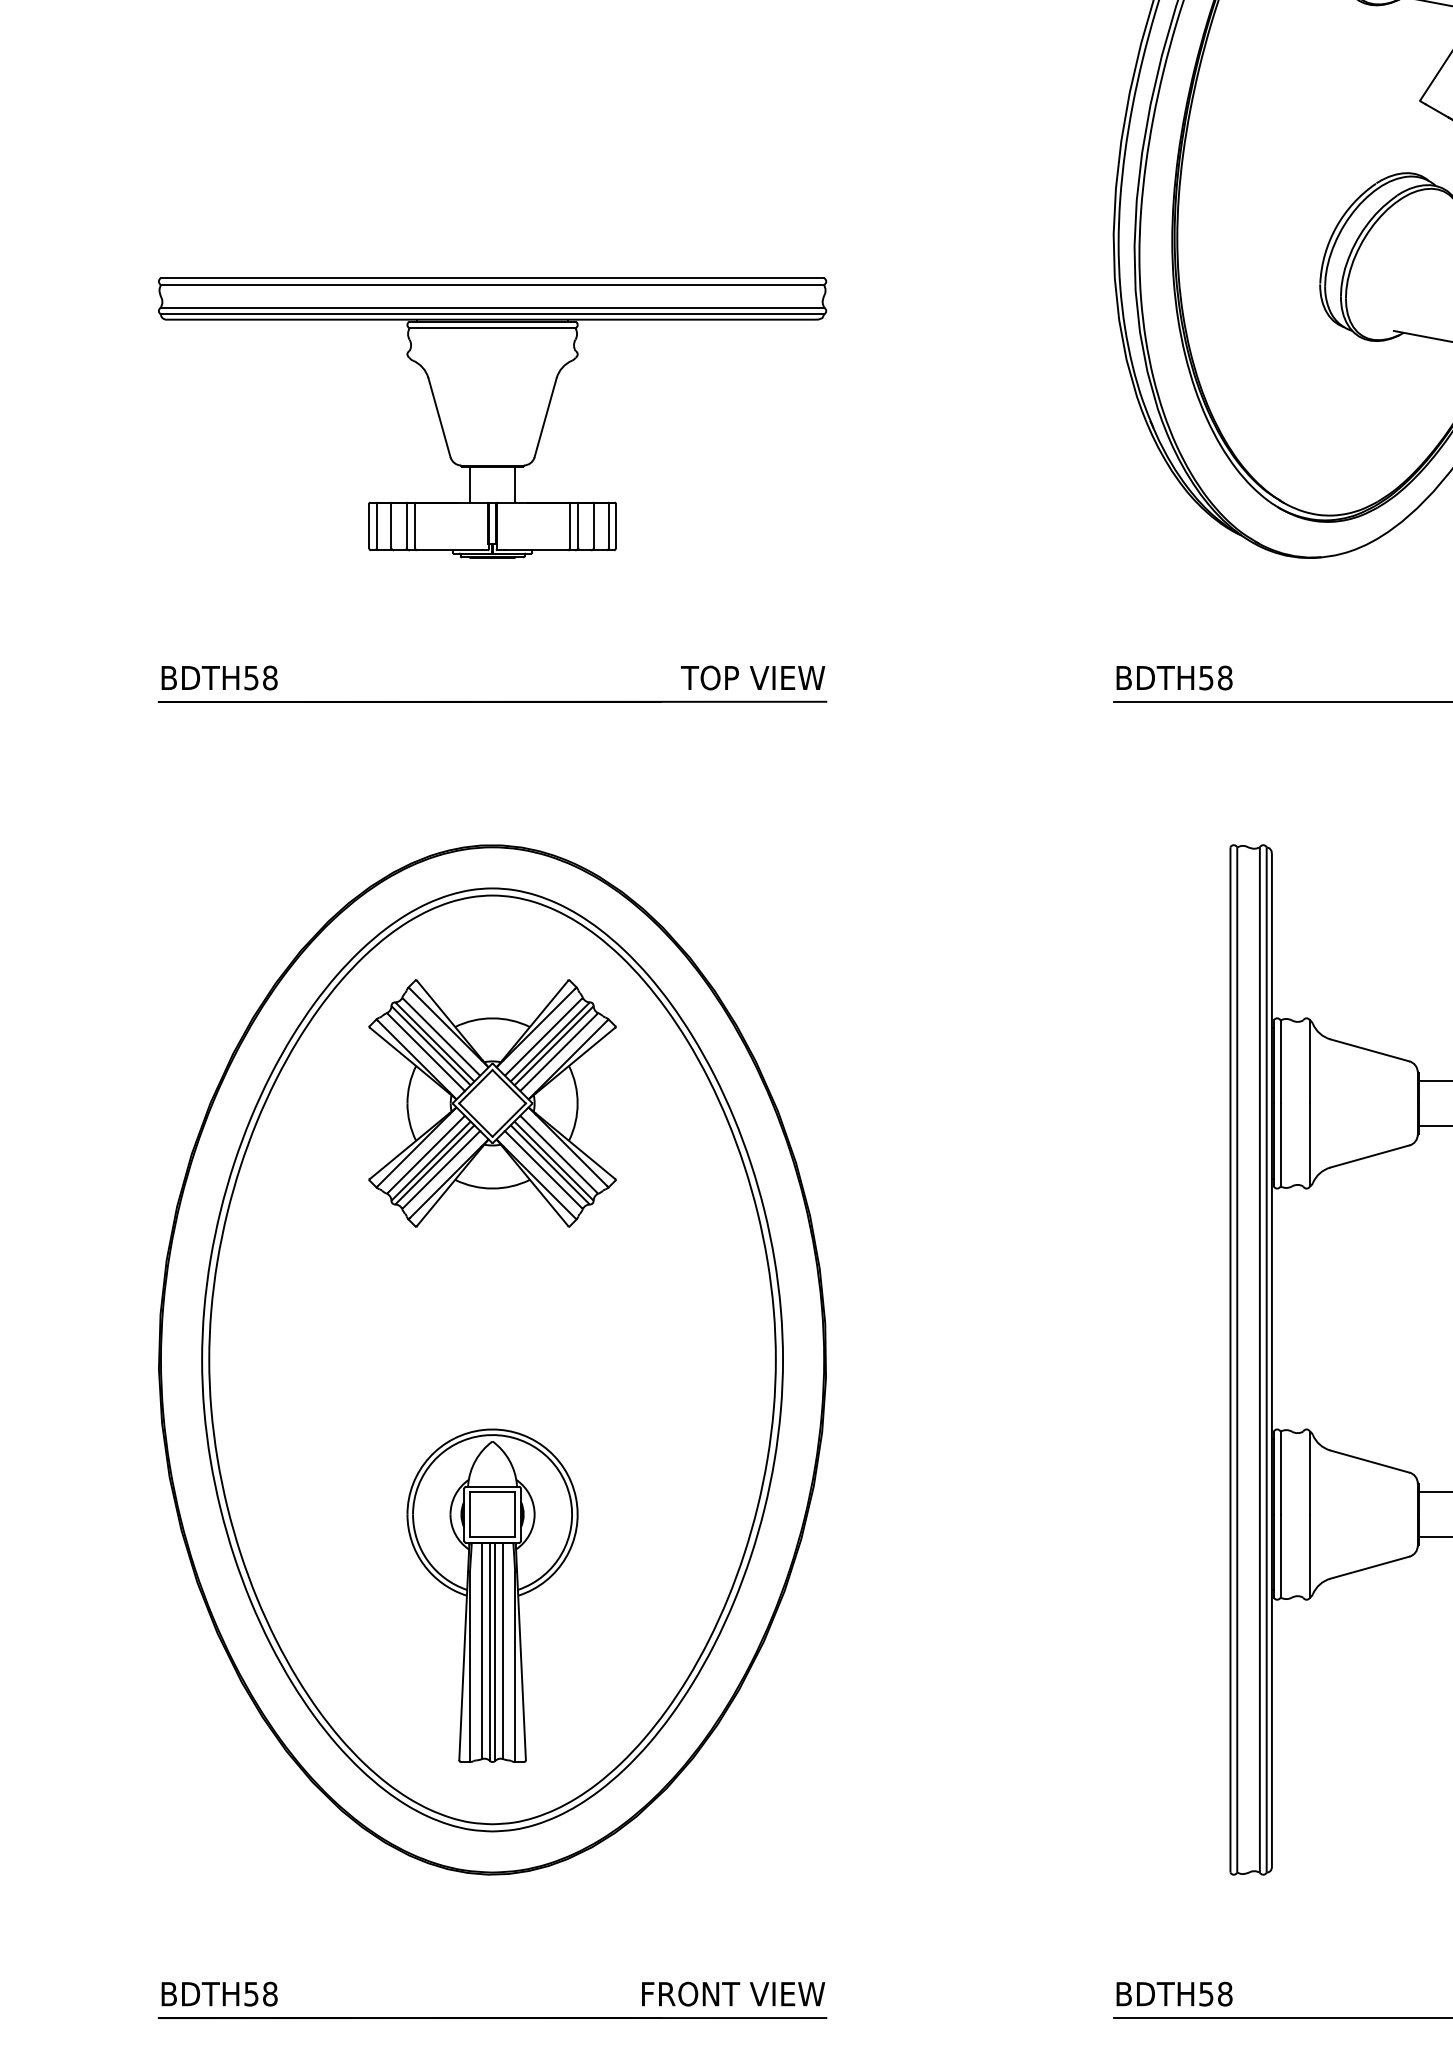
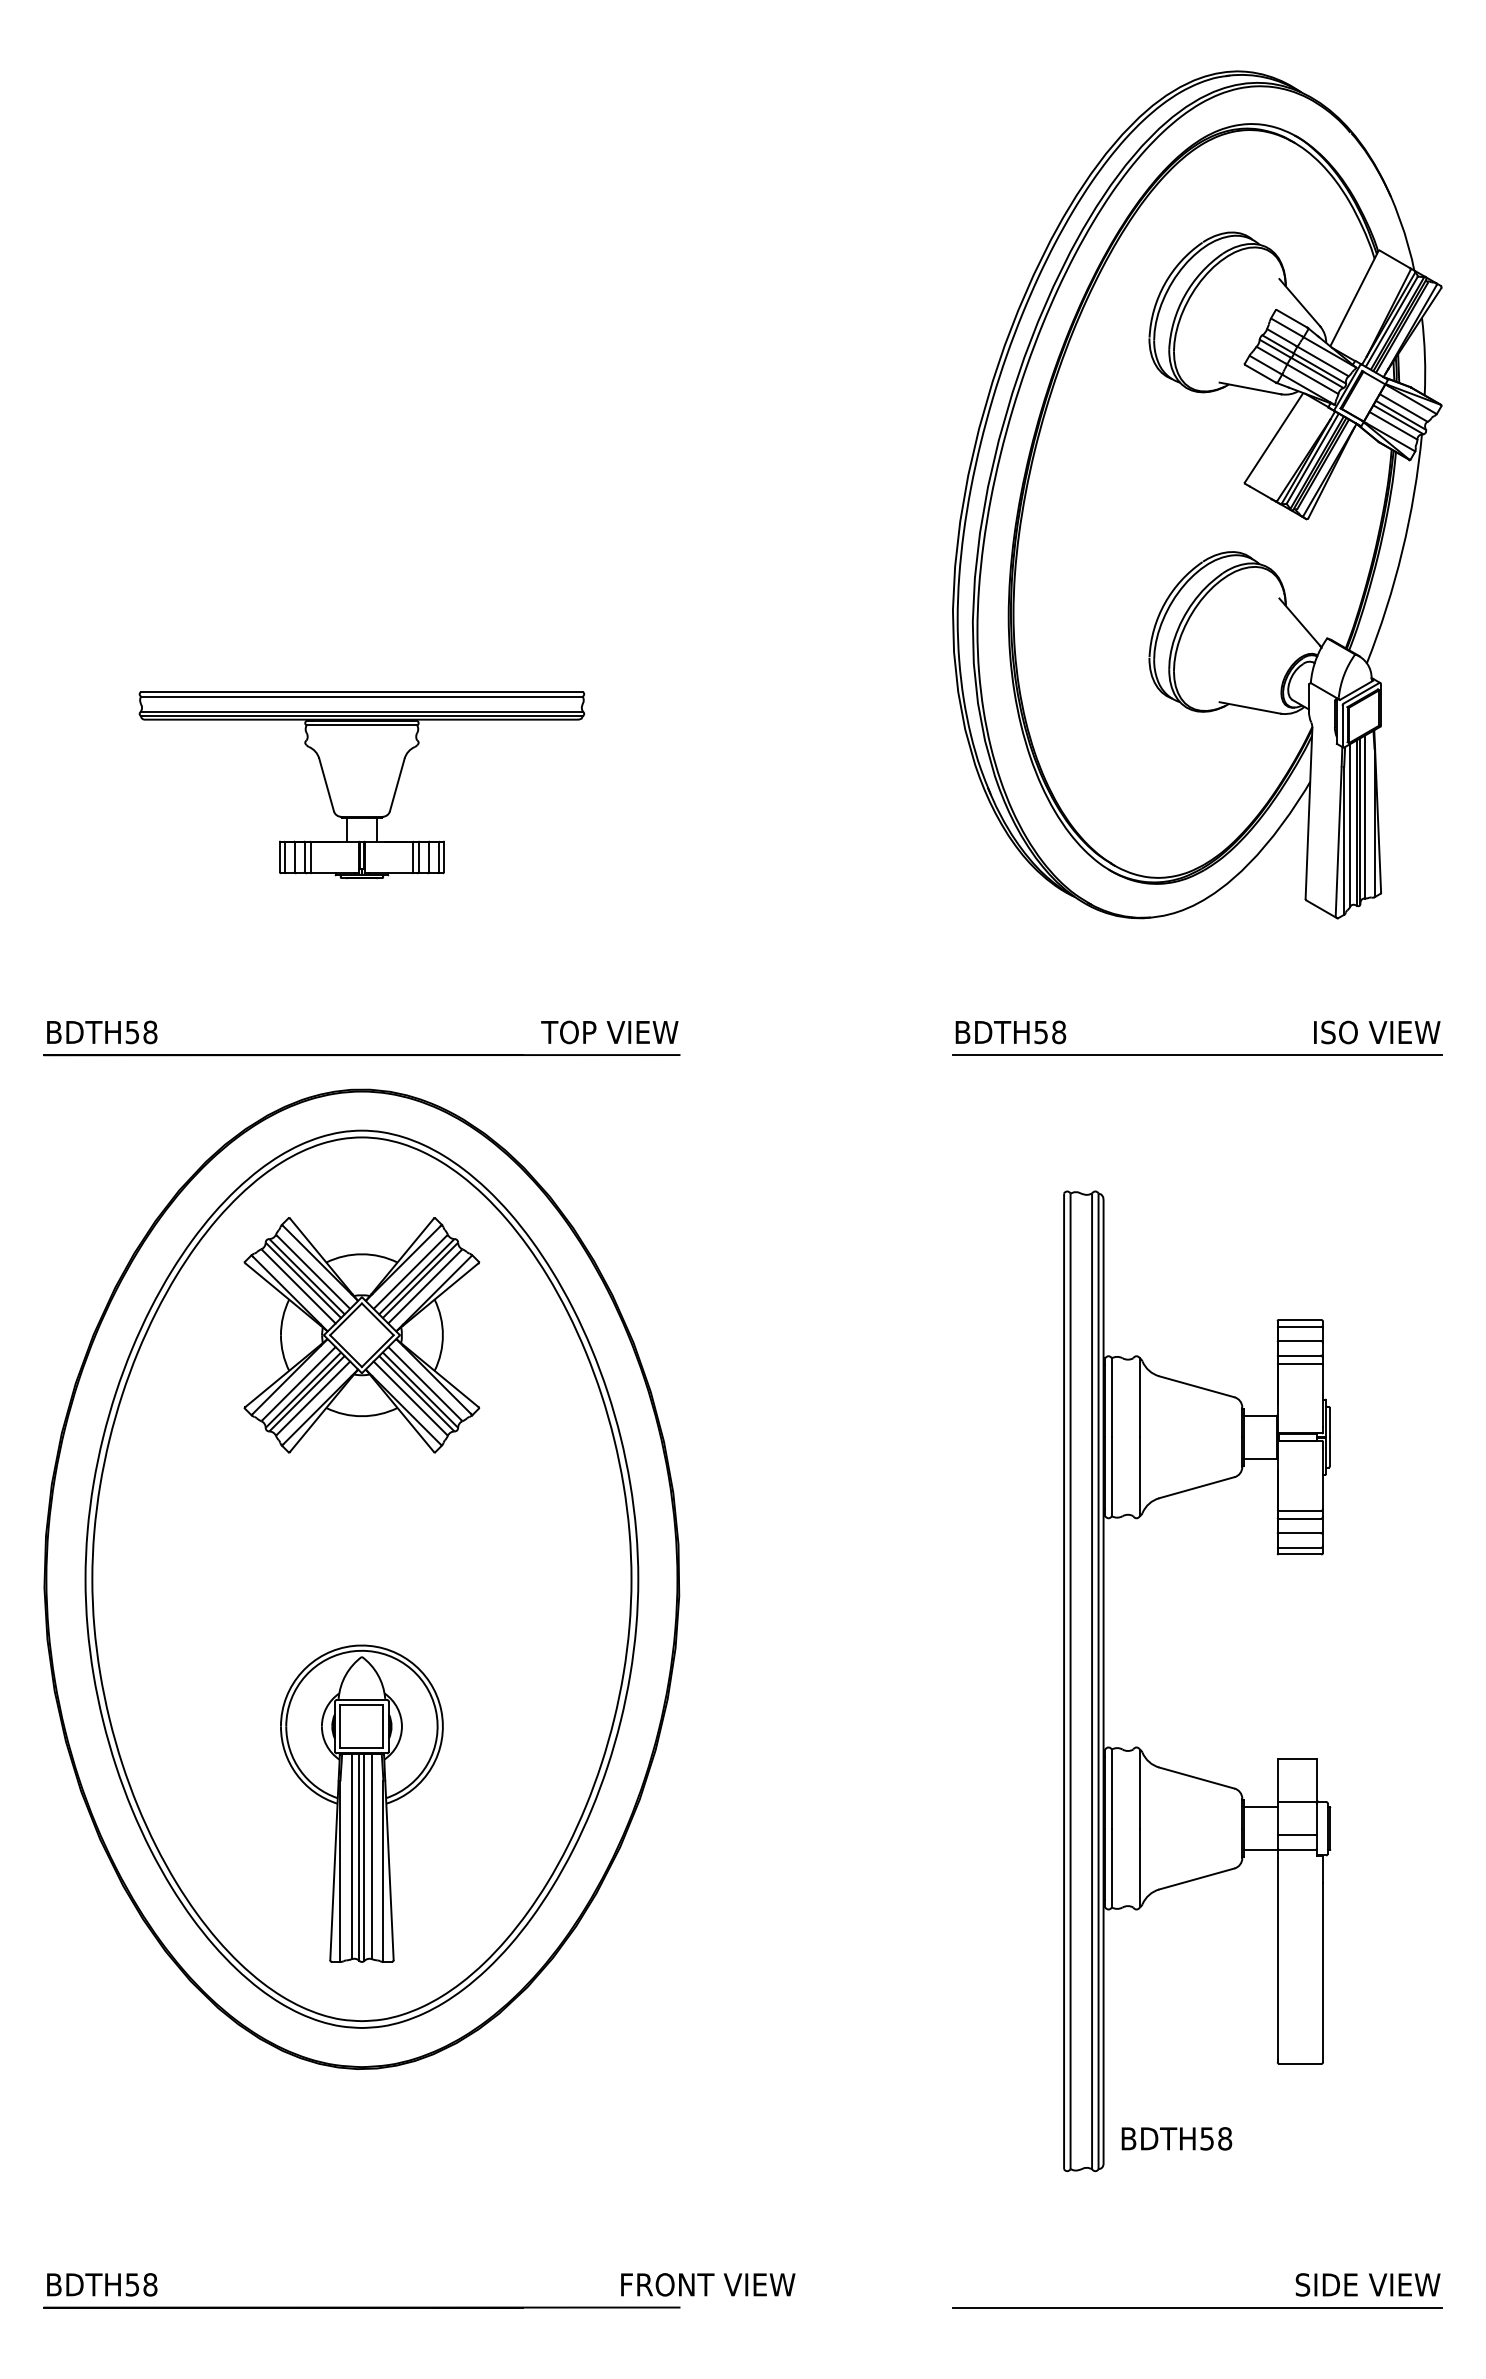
part: (492, 418) -> (361, 785), size x0.7
part: (492, 1359) -> (361, 1578), moved
text: (733, 1993) -> (708, 2284), moved
text: (1174, 1993) -> (1176, 2138), moved

